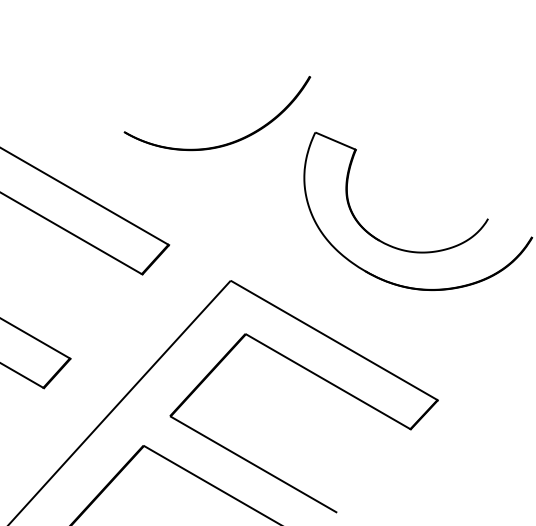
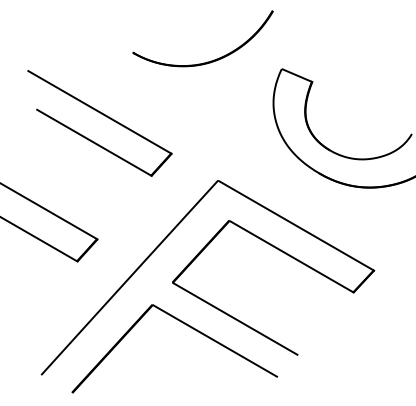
part: (227, 142) -> (210, 60), moved

